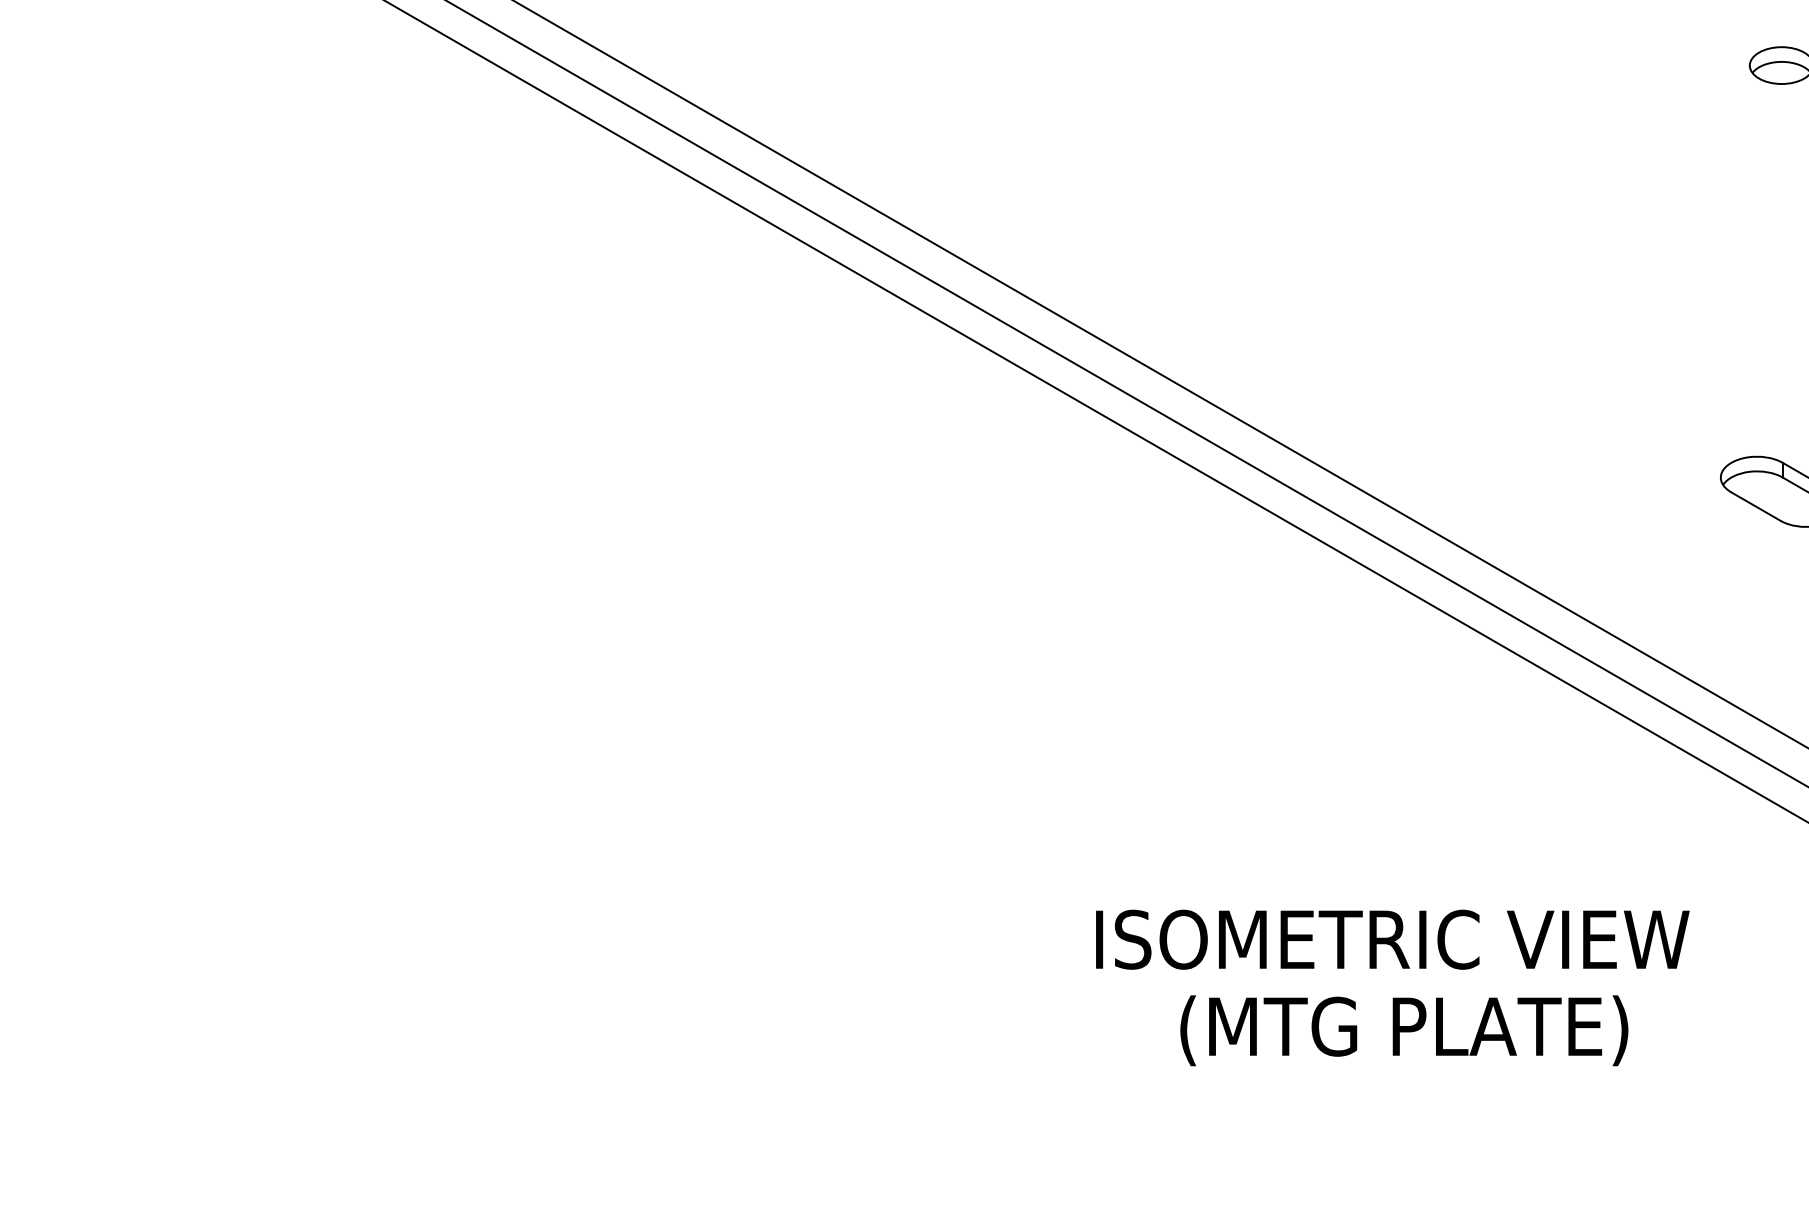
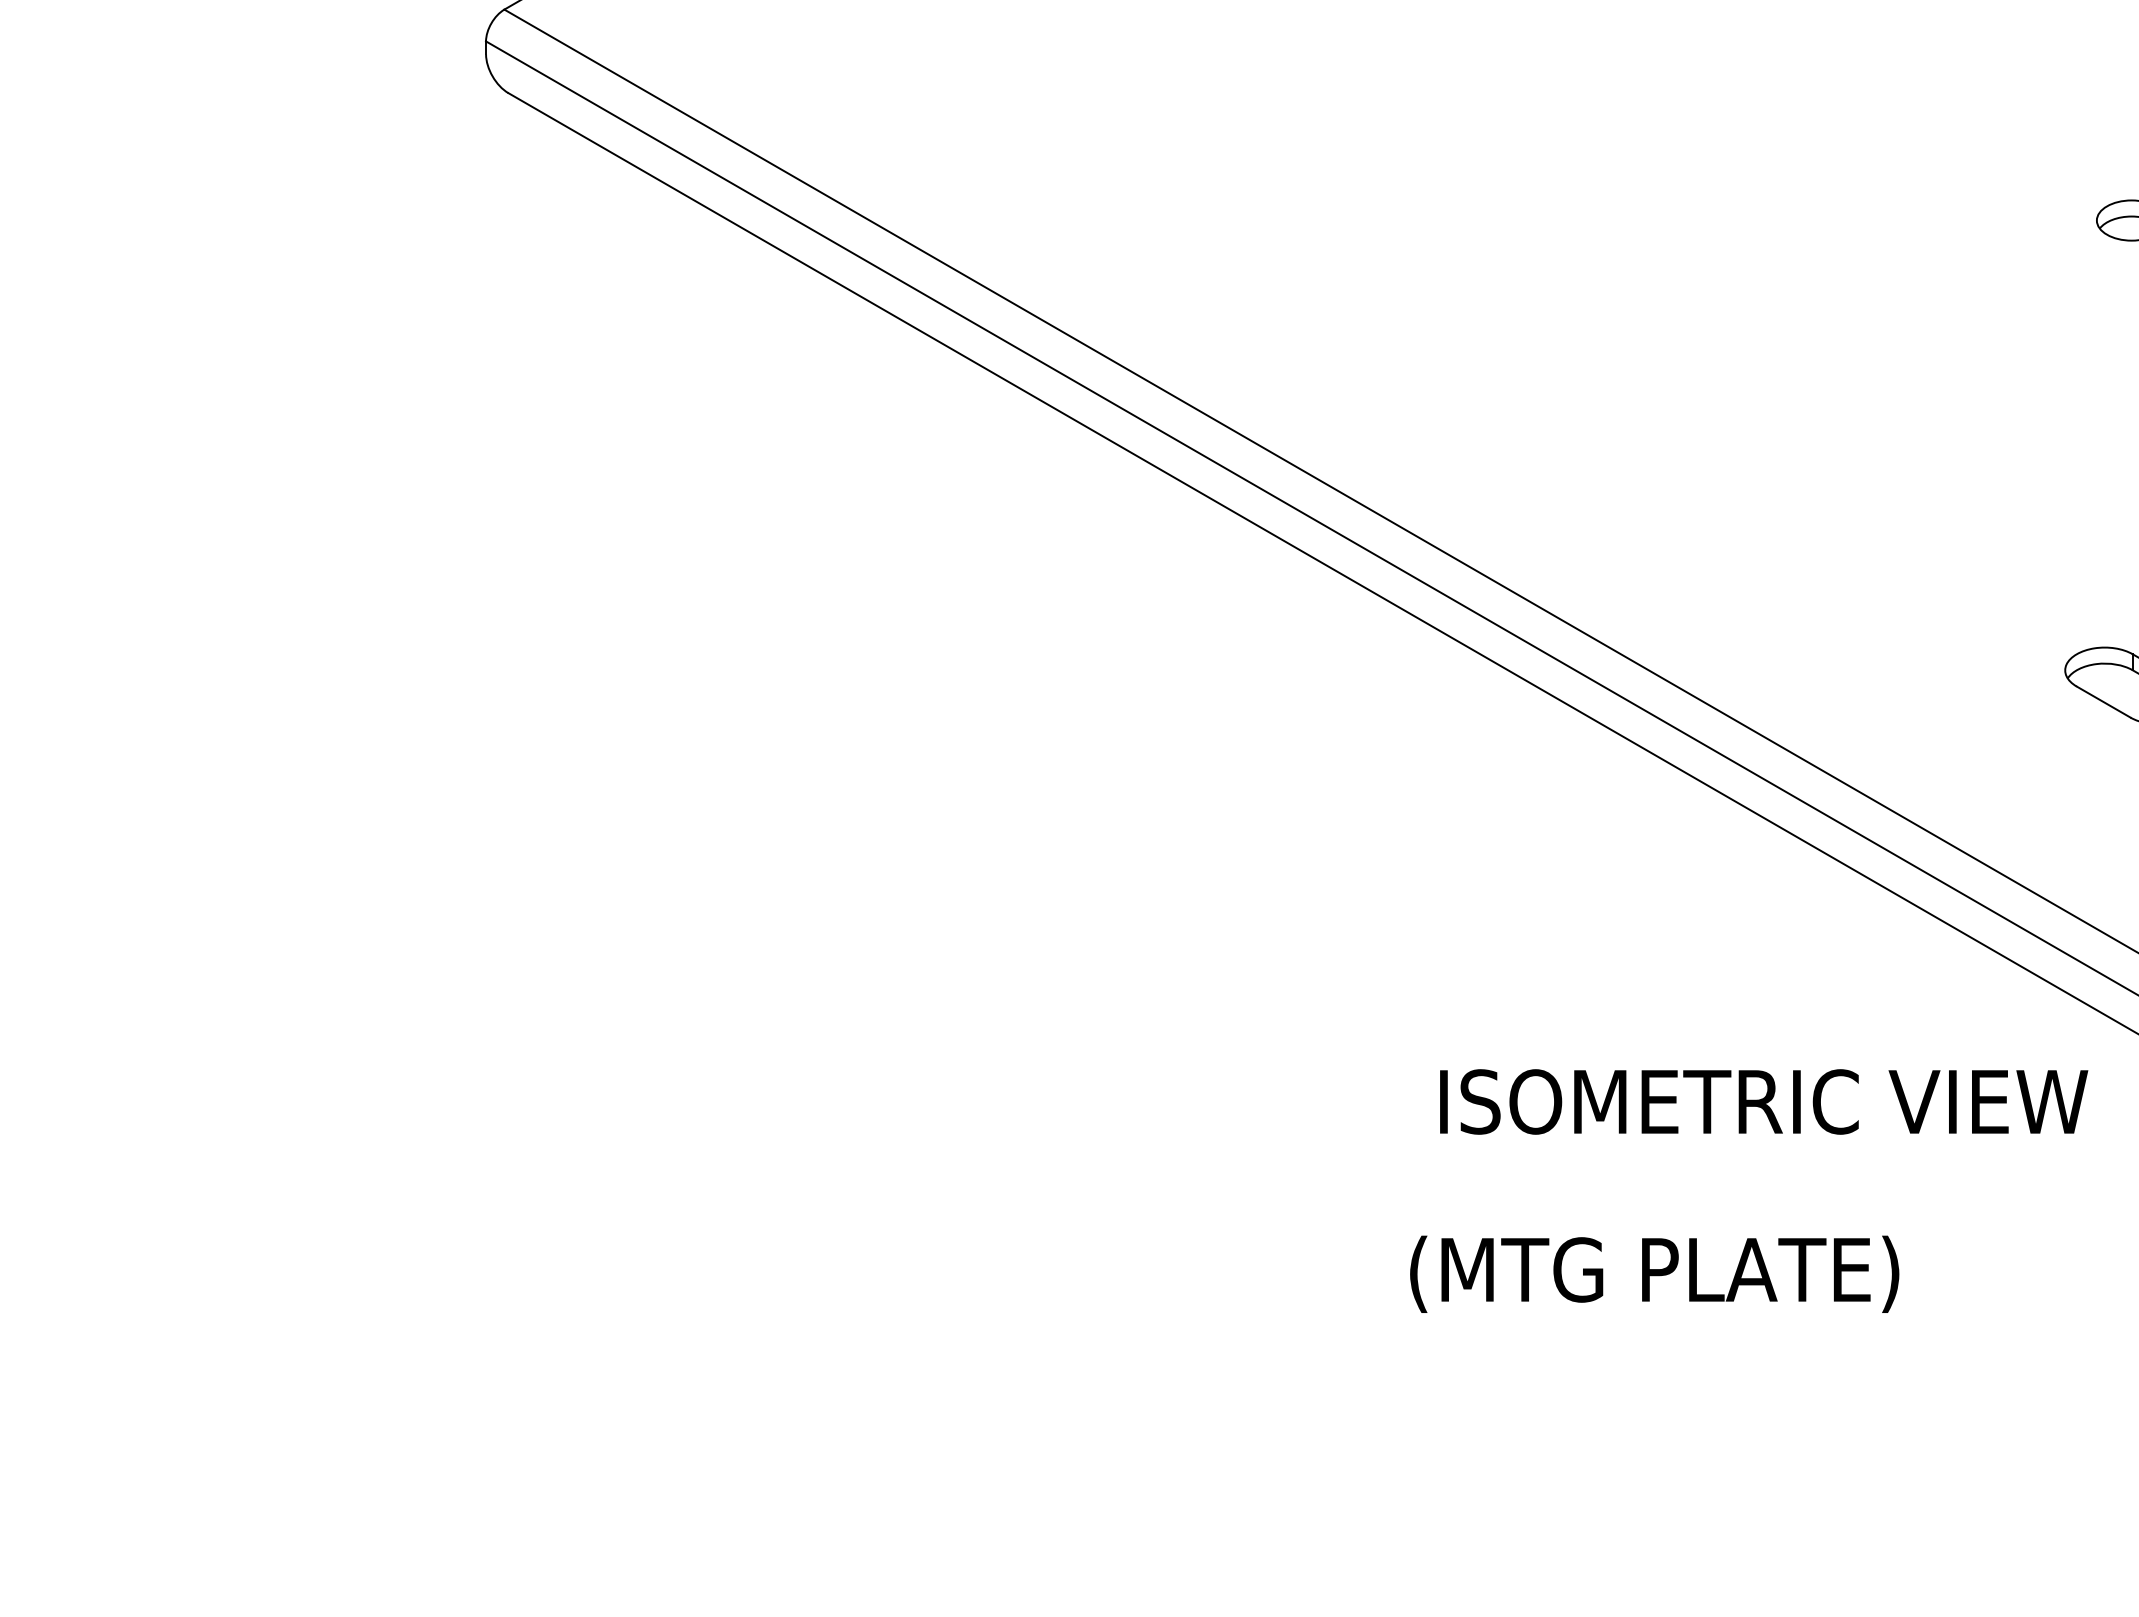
text: (1393, 939) -> (1764, 1101), moved
text: (1404, 1029) -> (1654, 1273), moved

